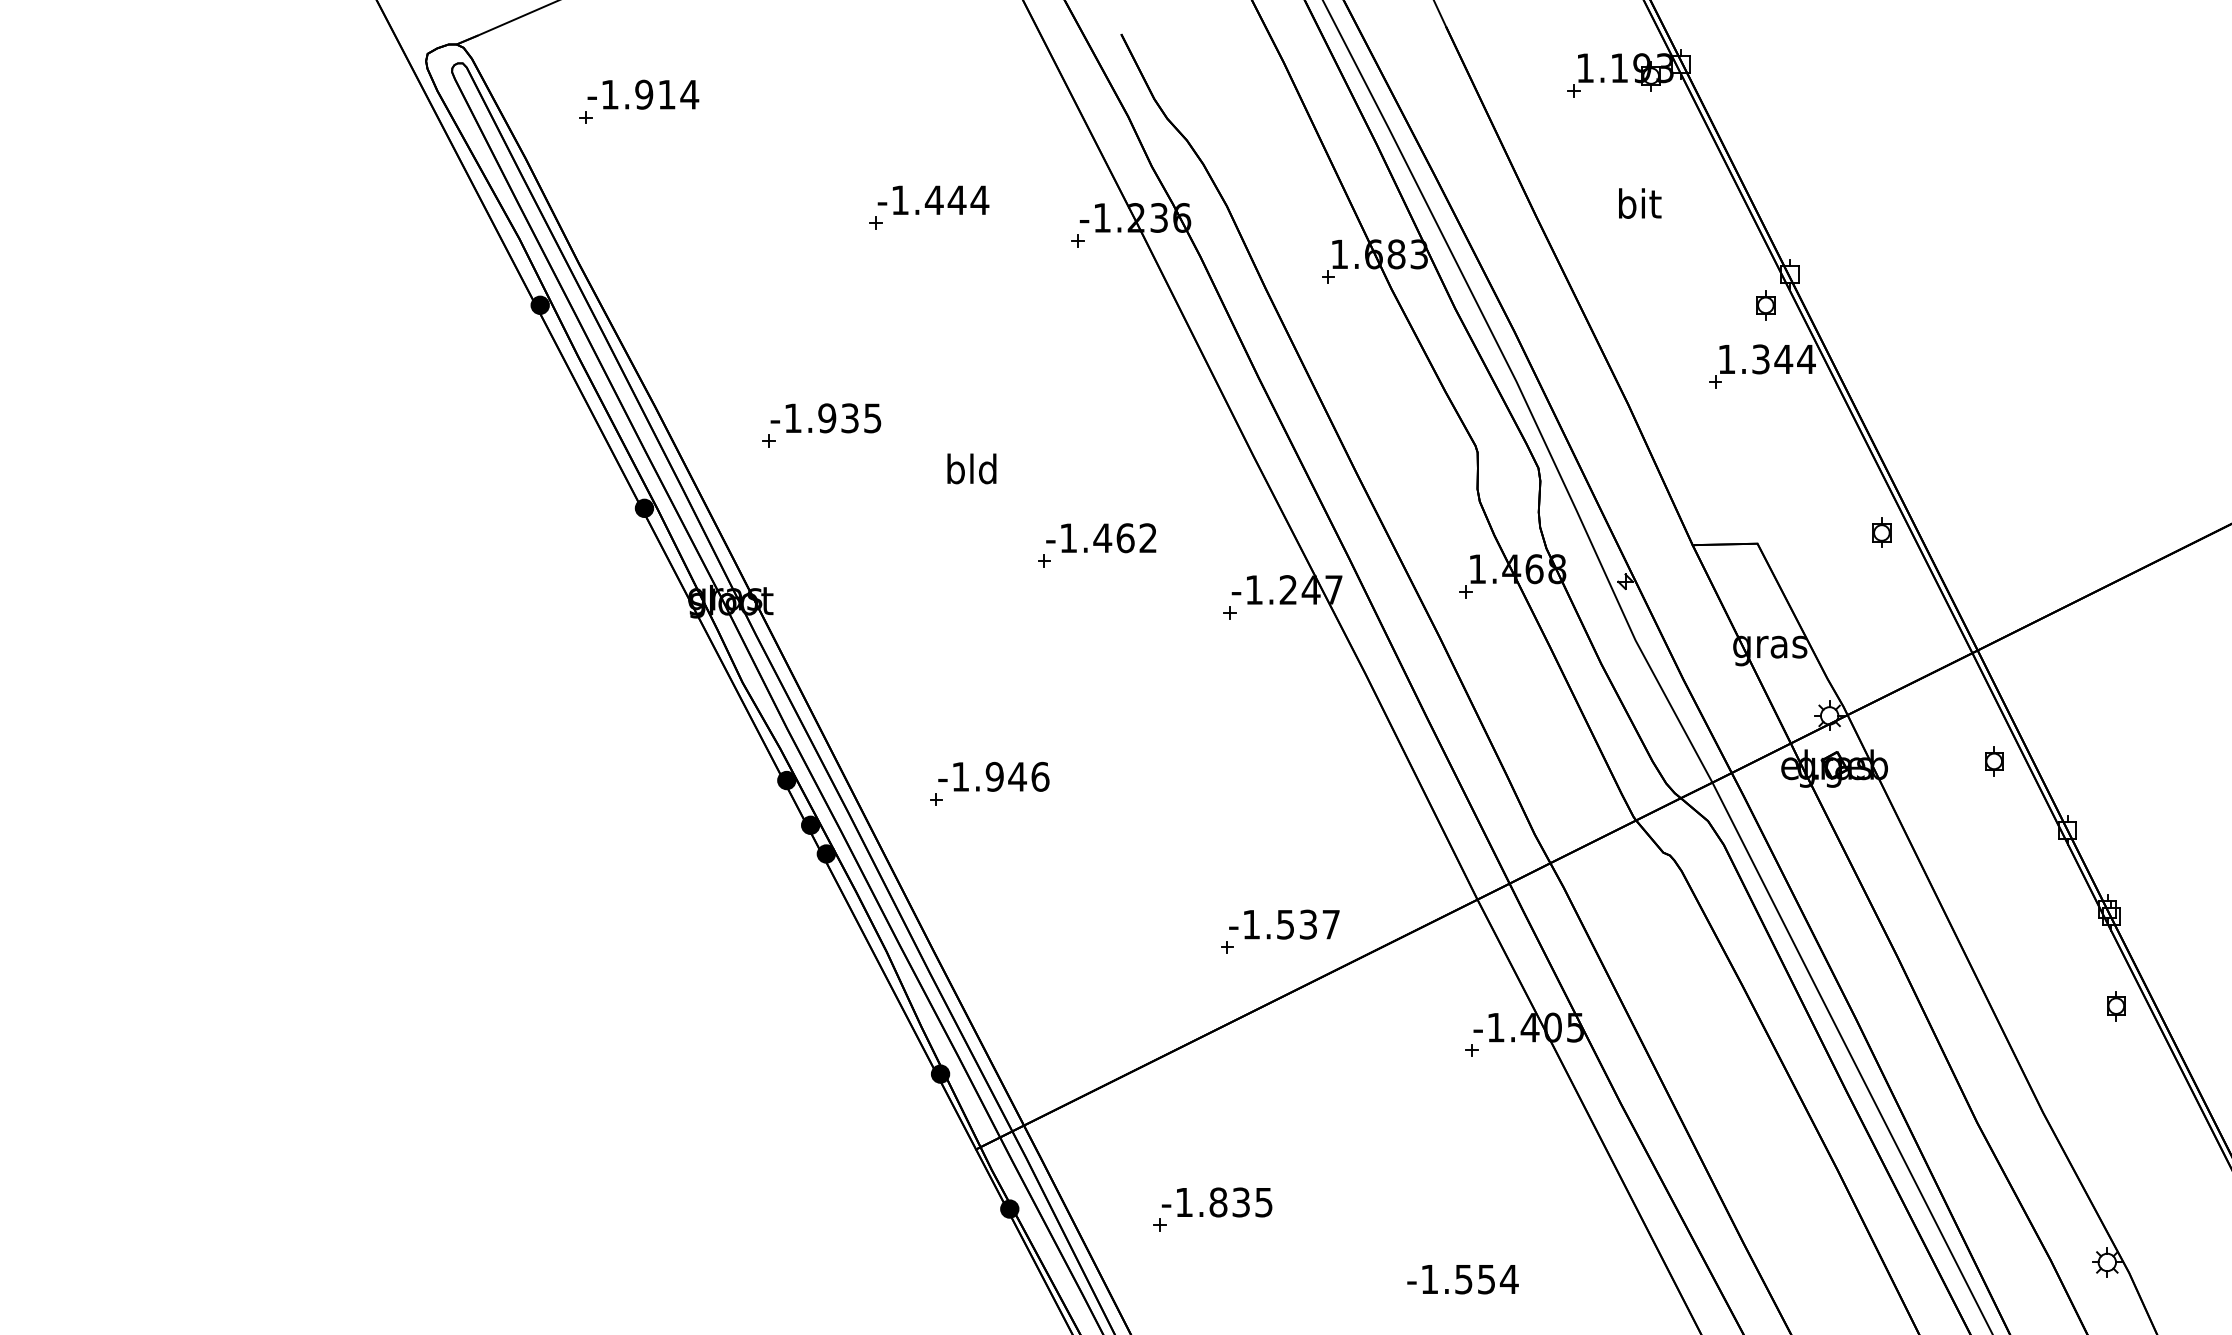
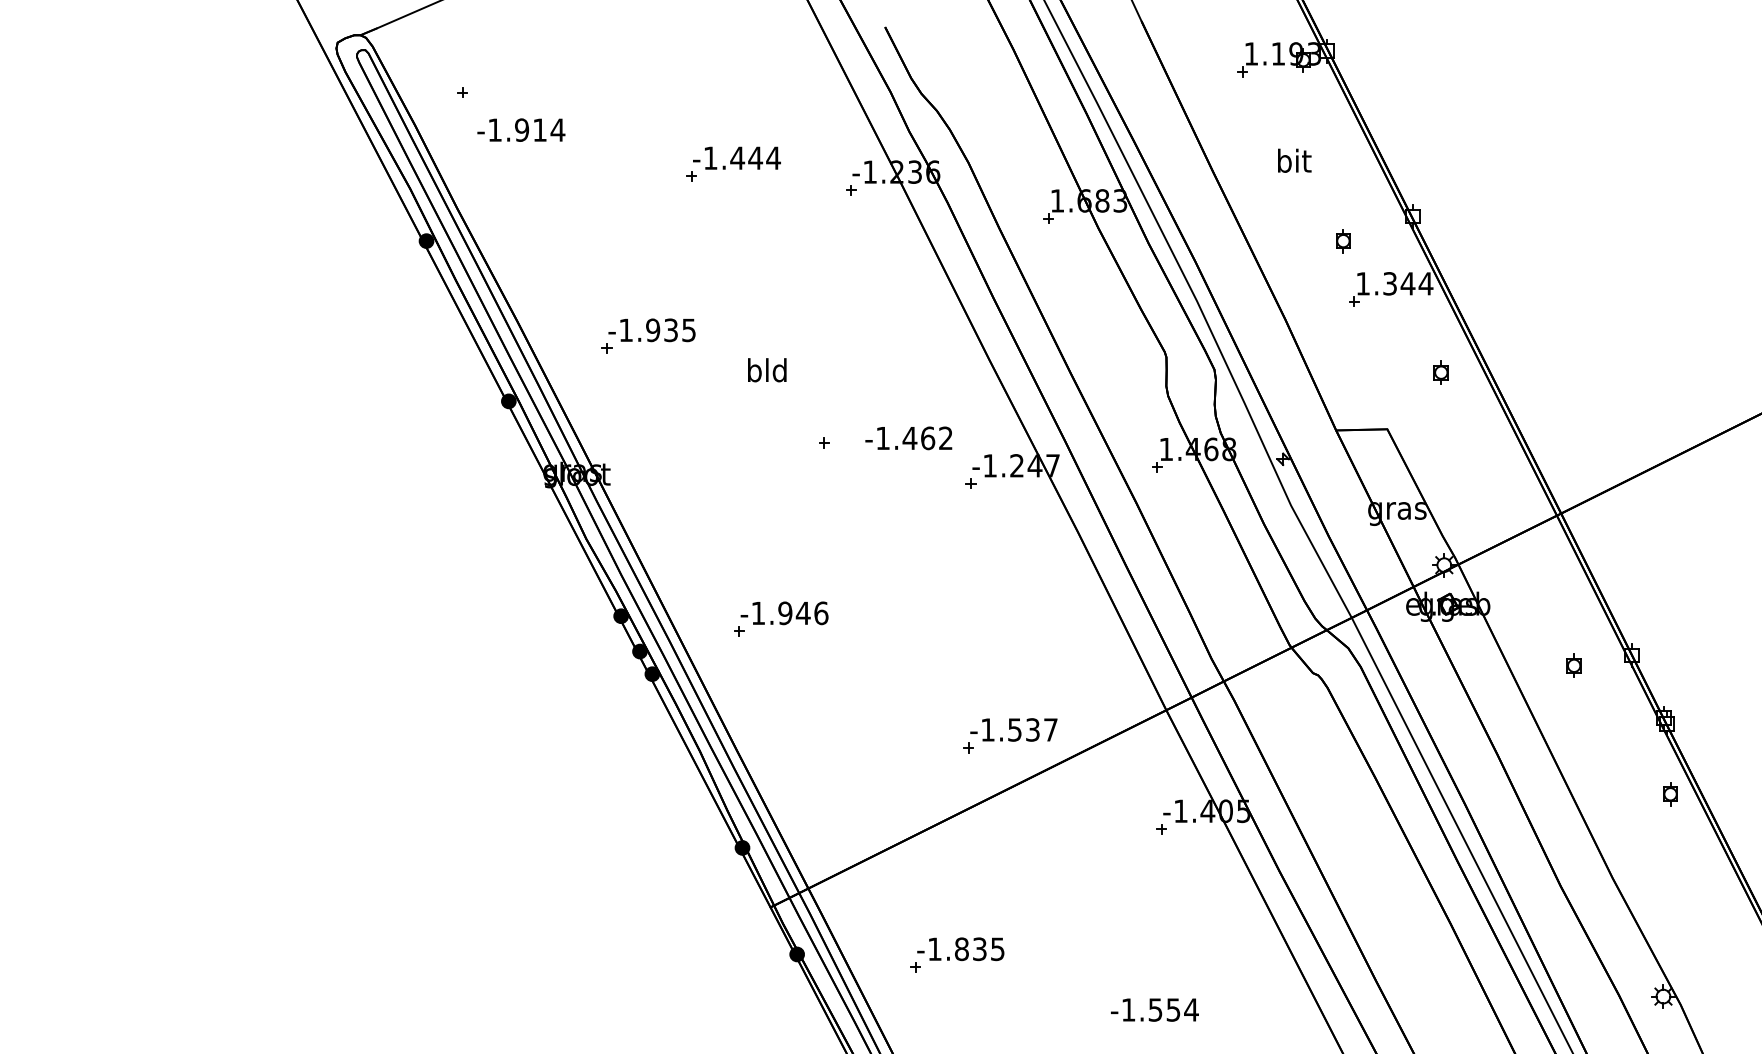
text: (643, 94) -> (521, 129), moved
part: (1765, 305) -> (1343, 241), moved
part: (1881, 532) -> (1441, 372), moved
text: (1101, 538) -> (909, 438), moved
part: (1994, 761) -> (1574, 665), moved

